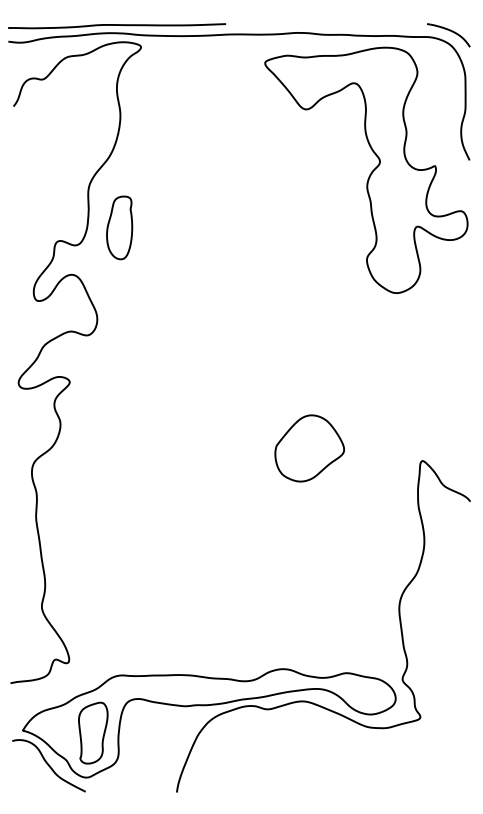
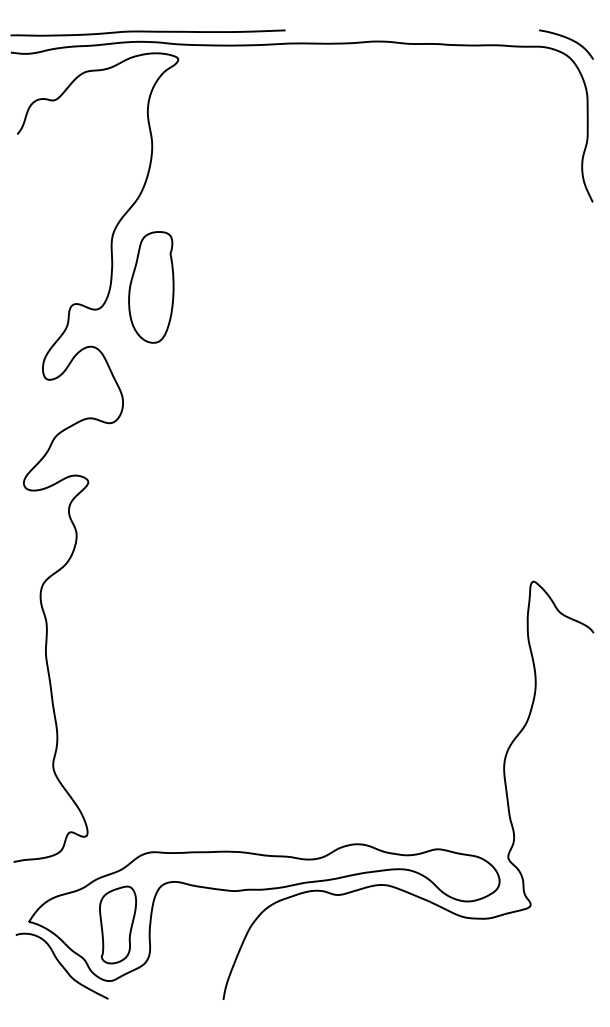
part: (371, 172) -> (468, 217), removed
part: (119, 227) -> (150, 287), size x1.4
part: (309, 448) -> (390, 565), removed

